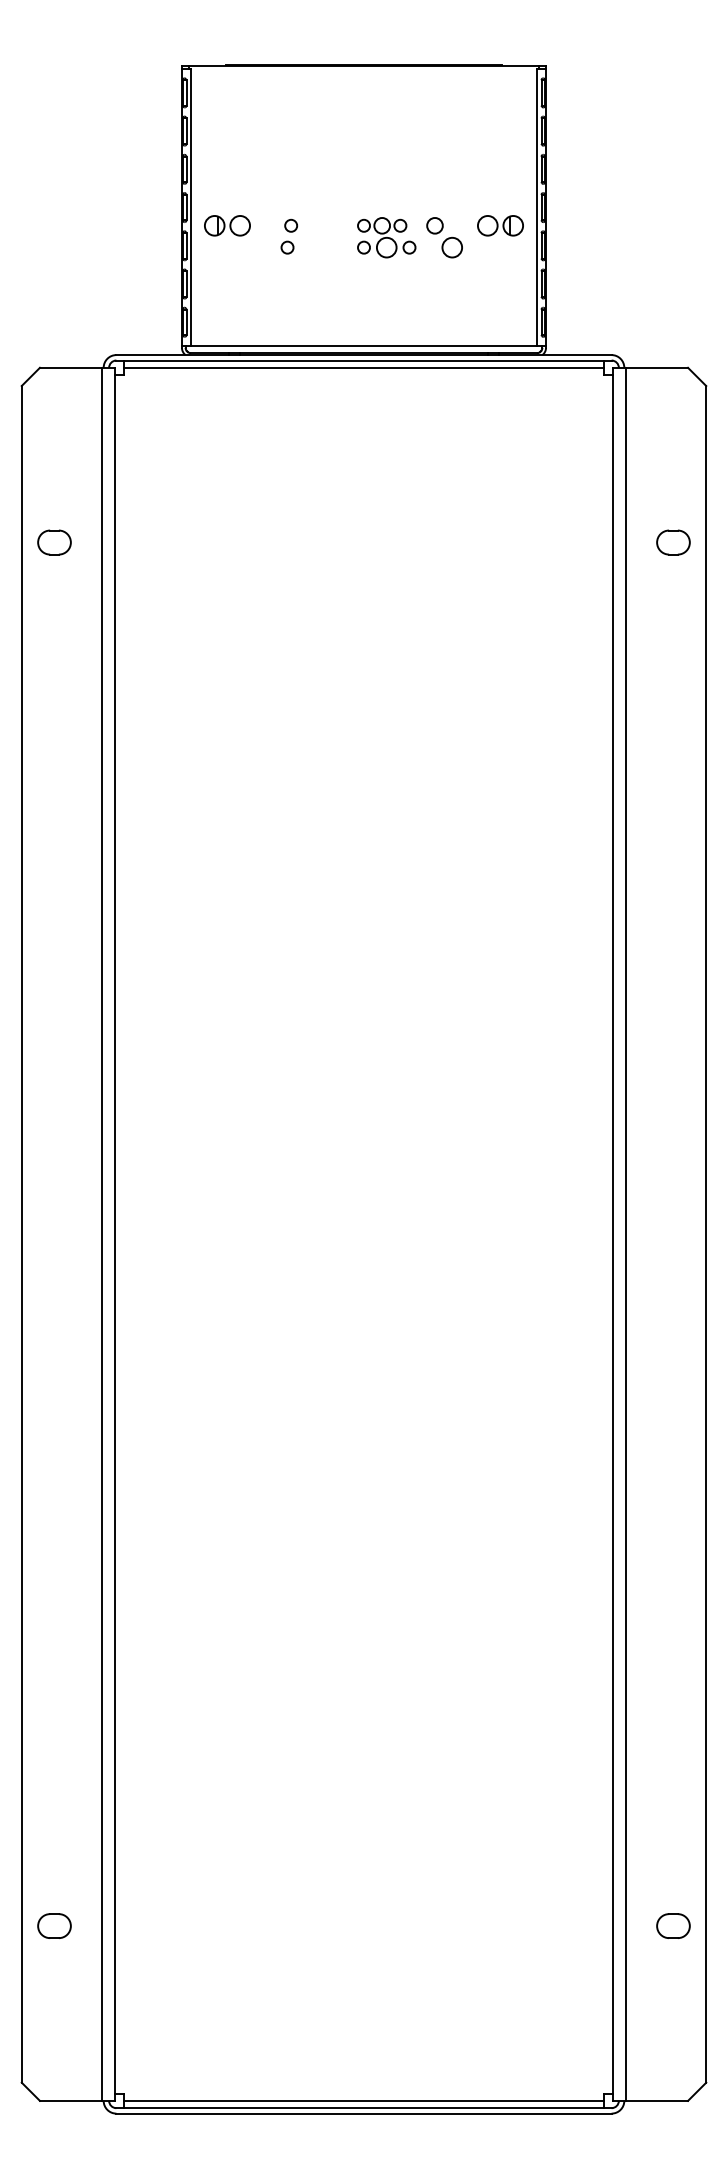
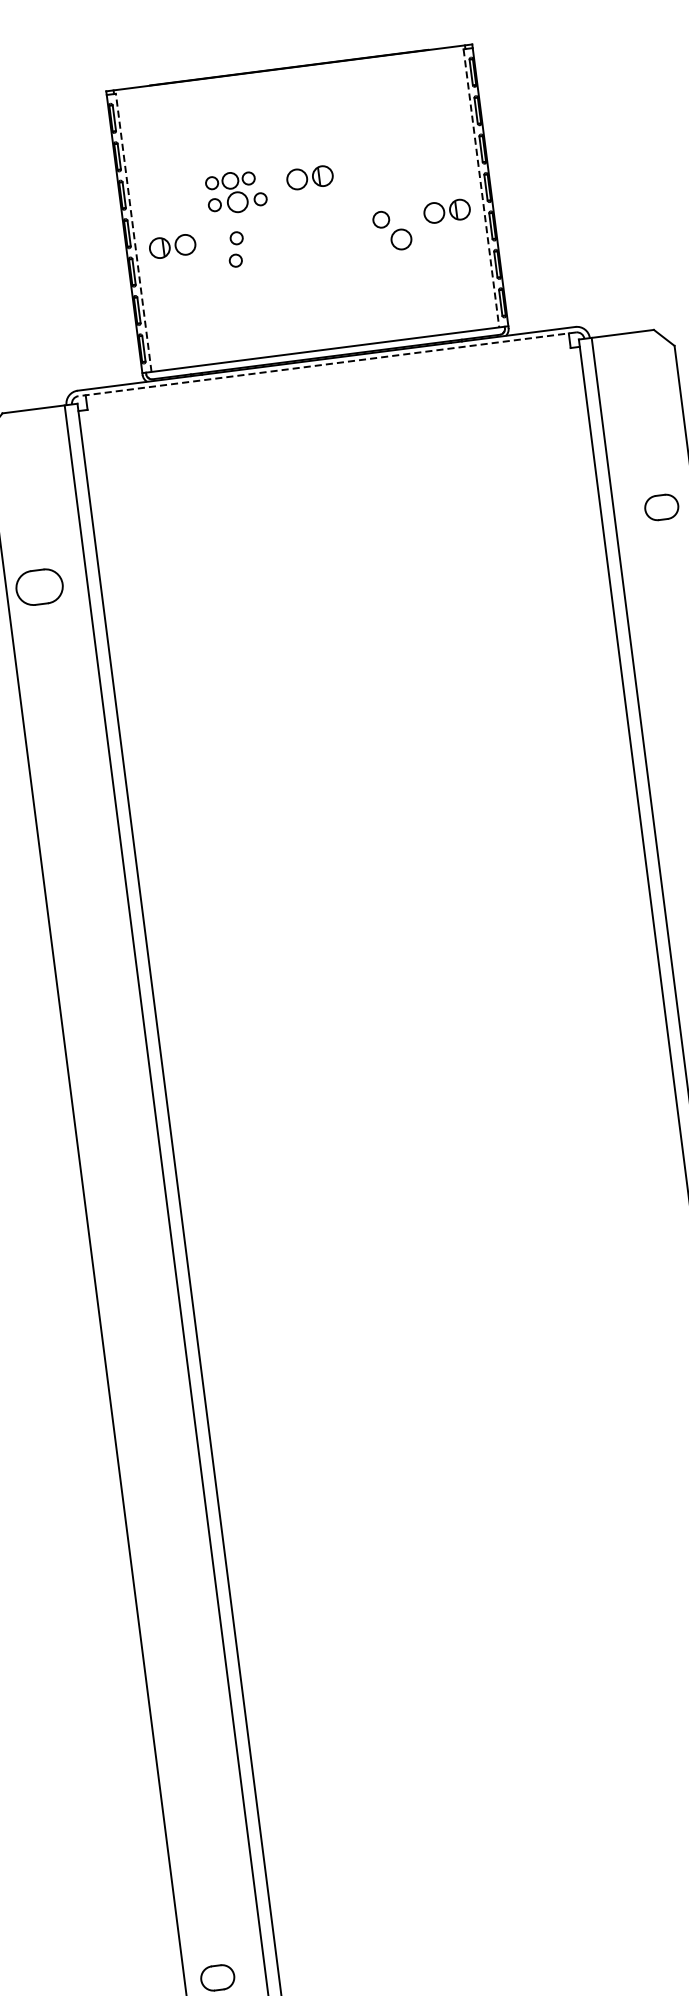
part: (370, 175) -> (309, 177), added
line: (191, 207) -> (134, 232), solid -> dashed
line: (536, 208) -> (481, 189), solid -> dashed
part: (386, 237) -> (236, 192), moved
line: (364, 360) -> (327, 364), solid -> dashed
line: (363, 367) -> (327, 371), removed
part: (54, 542) -> (39, 587), size x1.4

